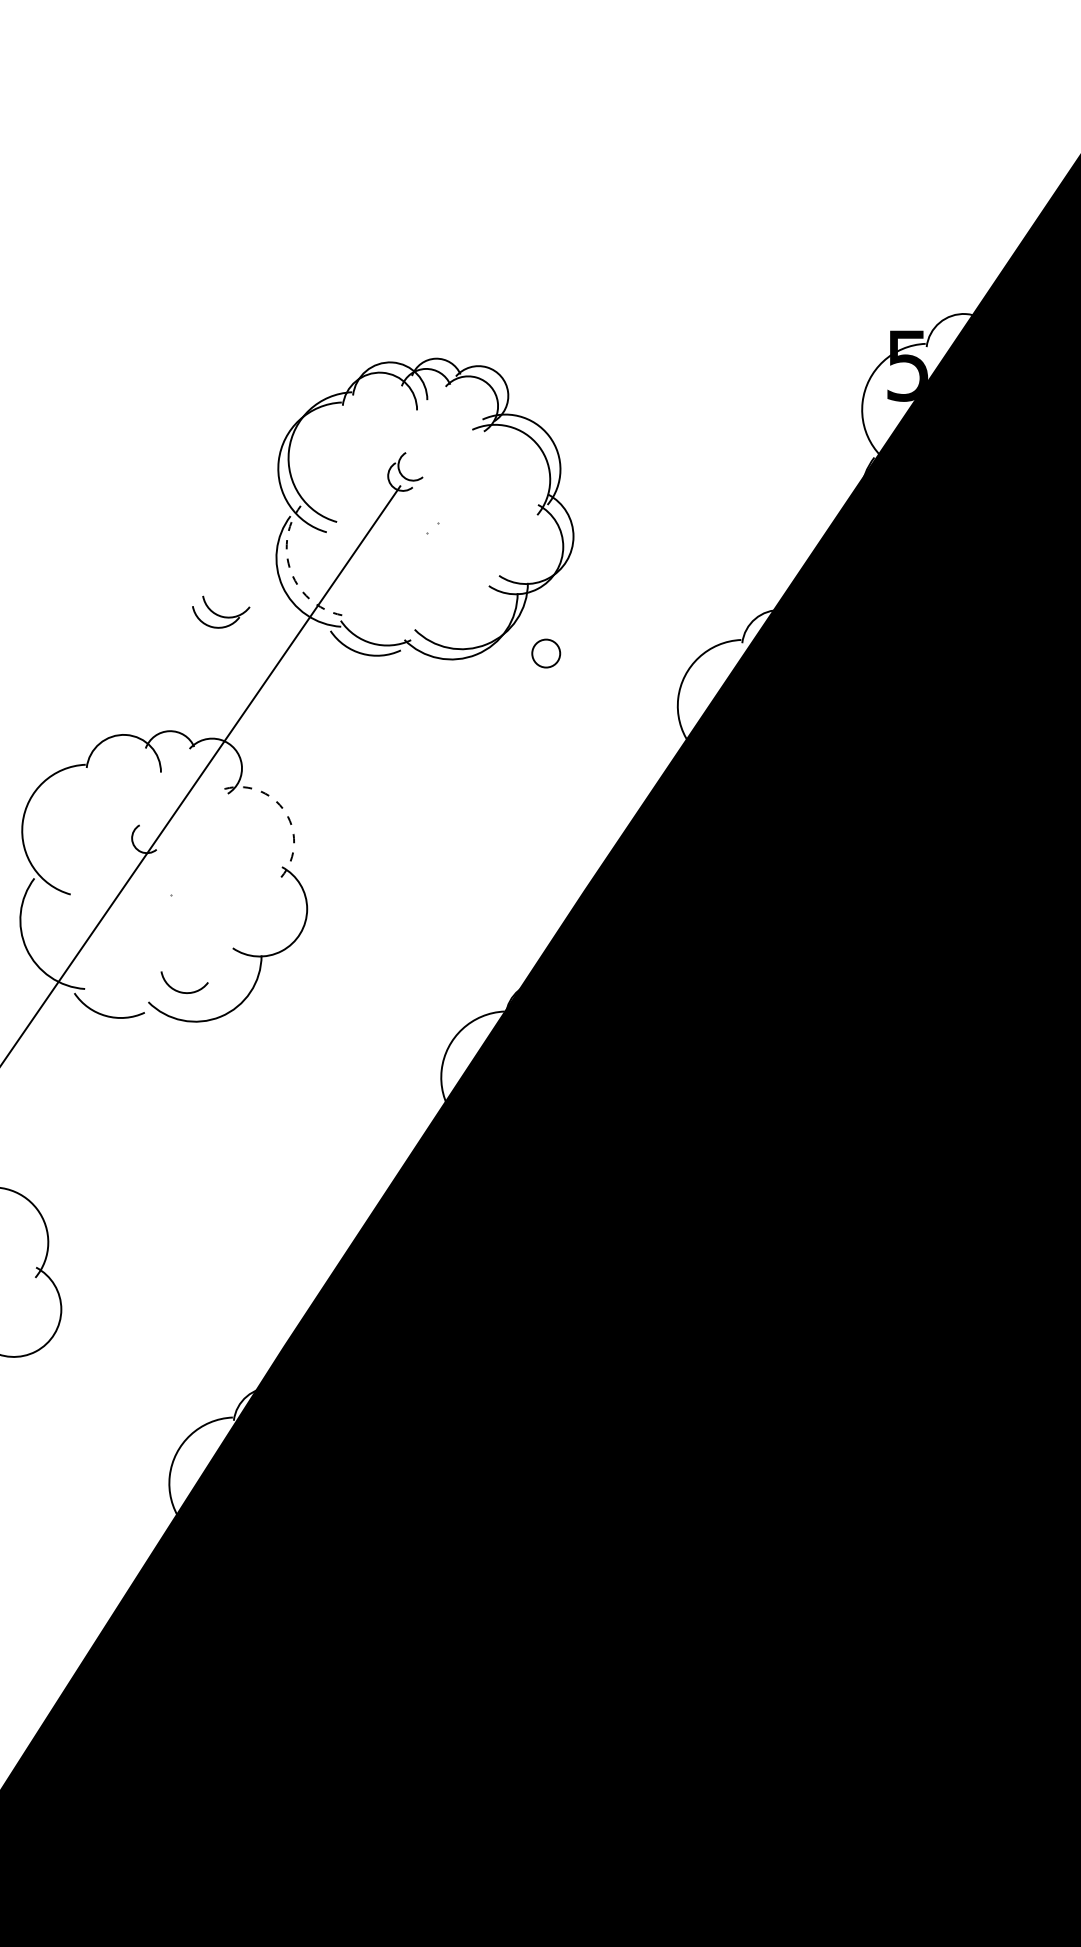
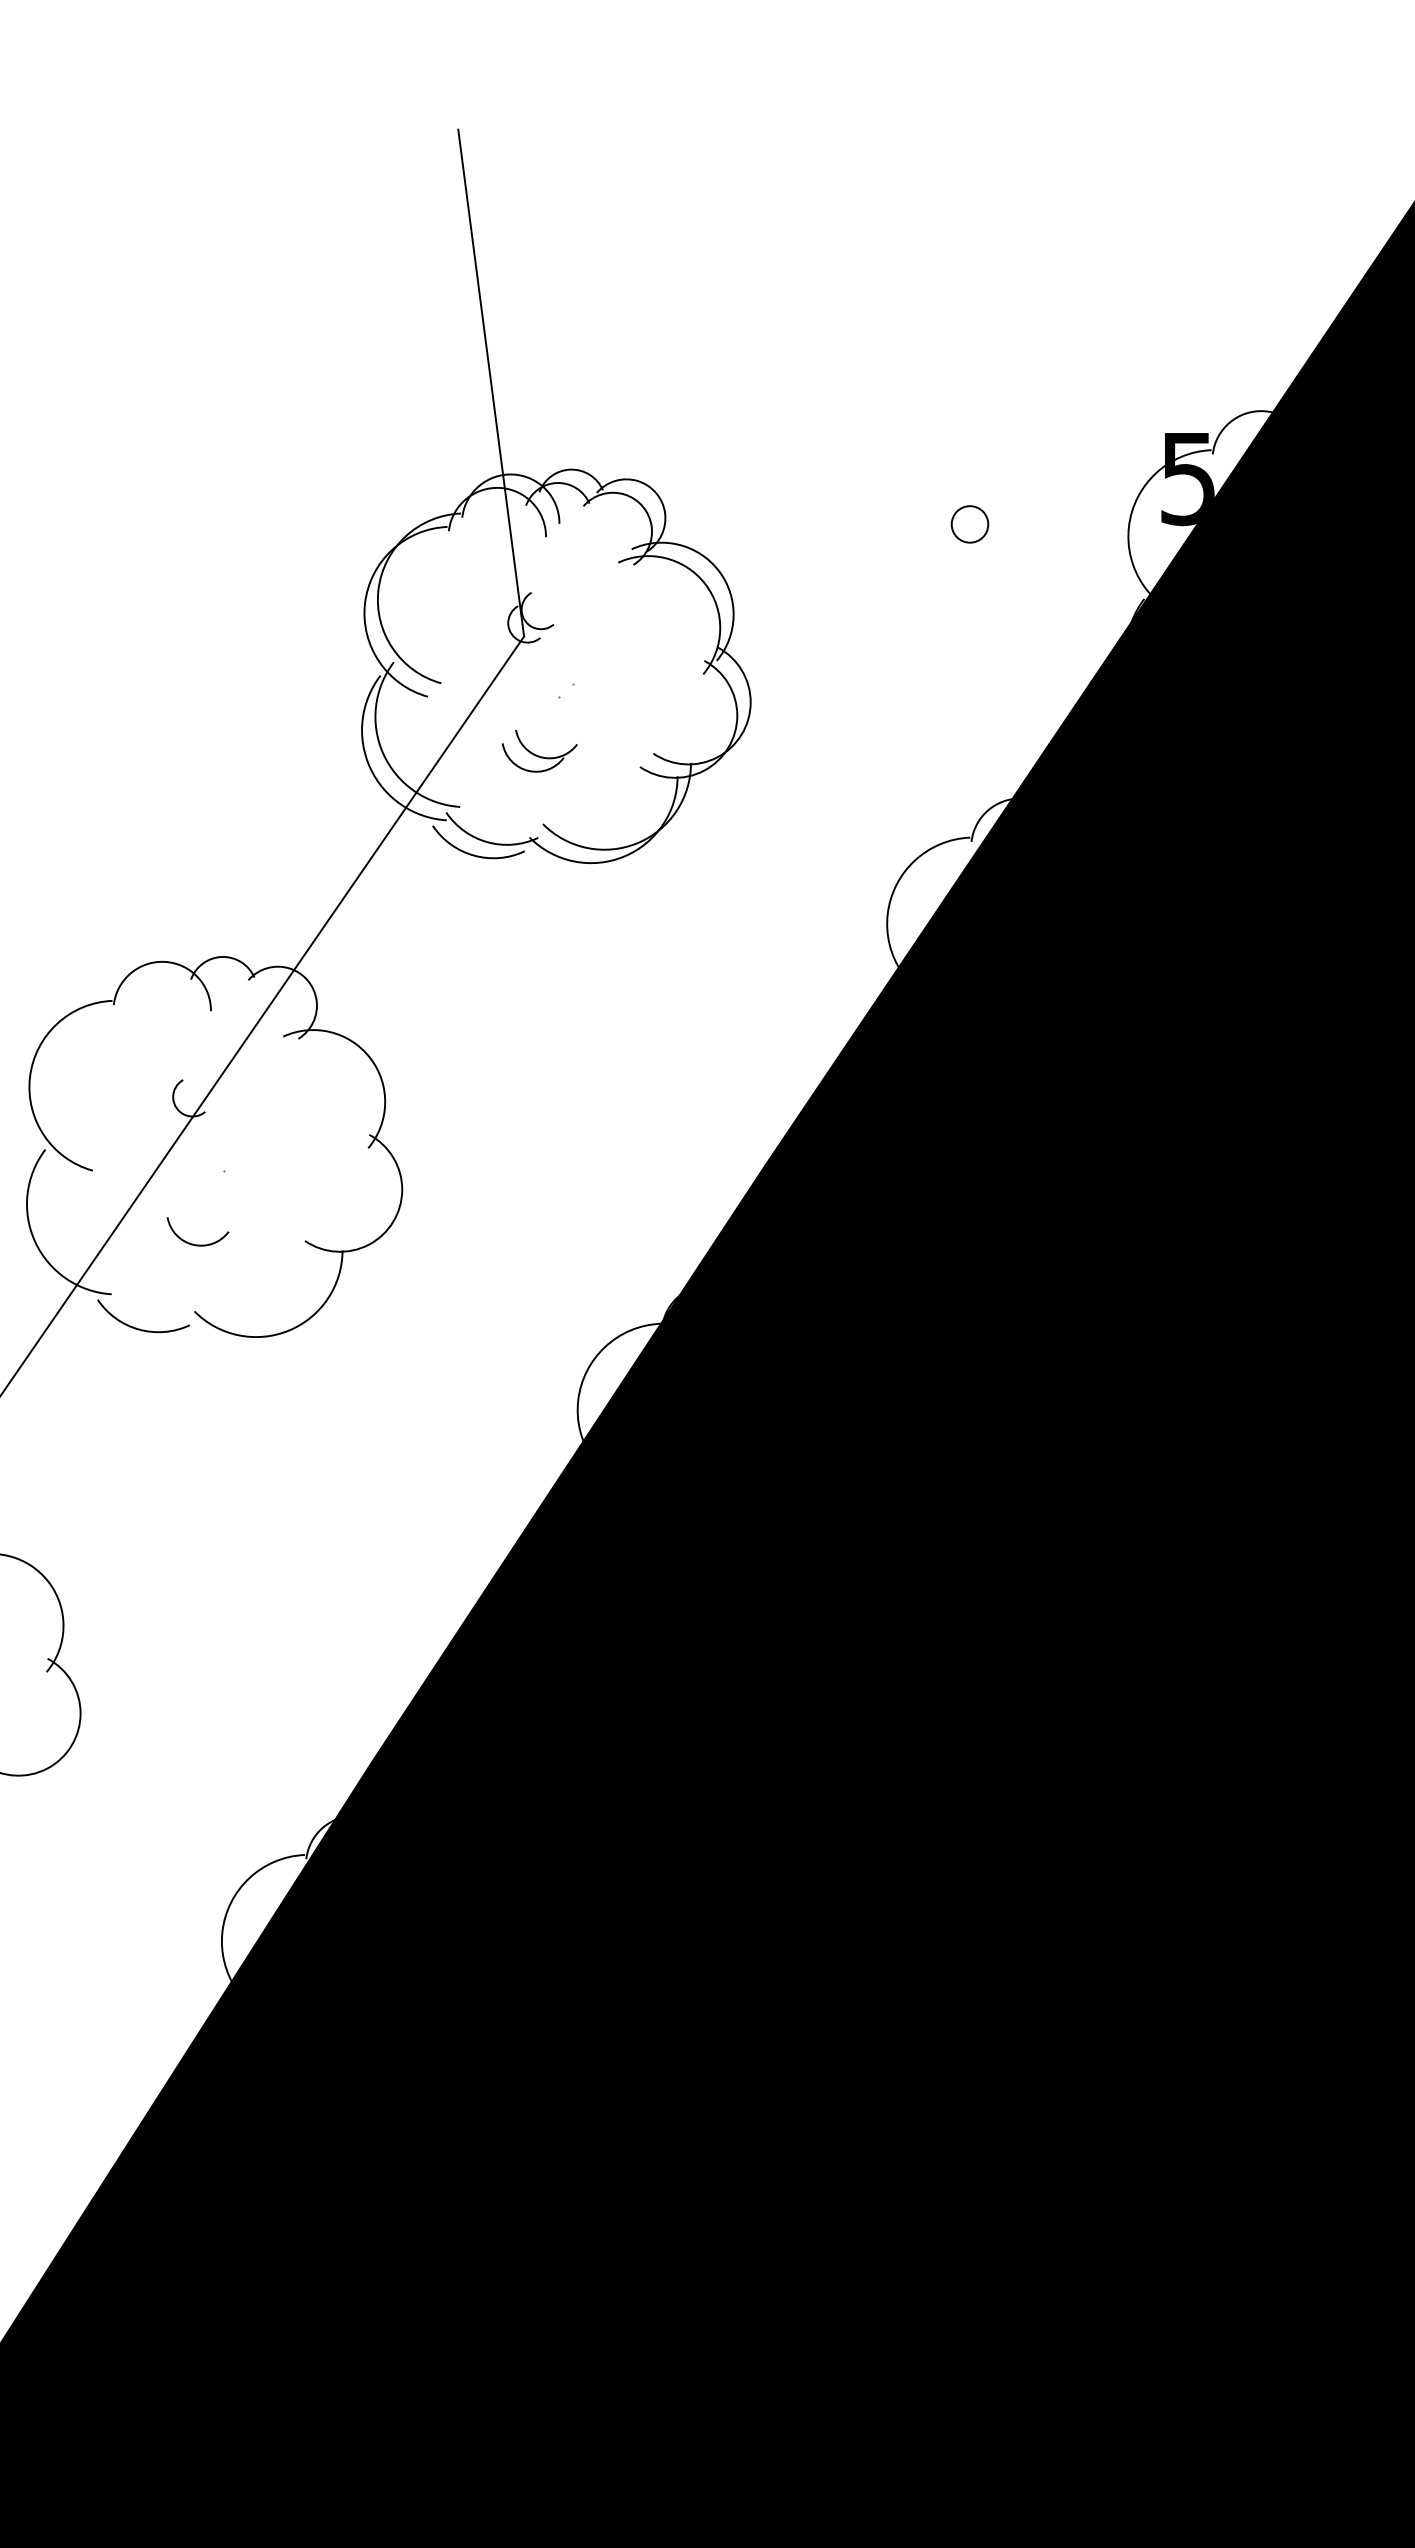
line: (375, 292) -> (491, 382), added
arc: (292, 576) -> (383, 754), dashed -> solid
part: (221, 611) -> (539, 750), moved
circle: (545, 653) -> (969, 524), moved
arc: (282, 808) -> (370, 1058), dashed -> solid
arc: (181, 991) -> (193, 1243), moved

